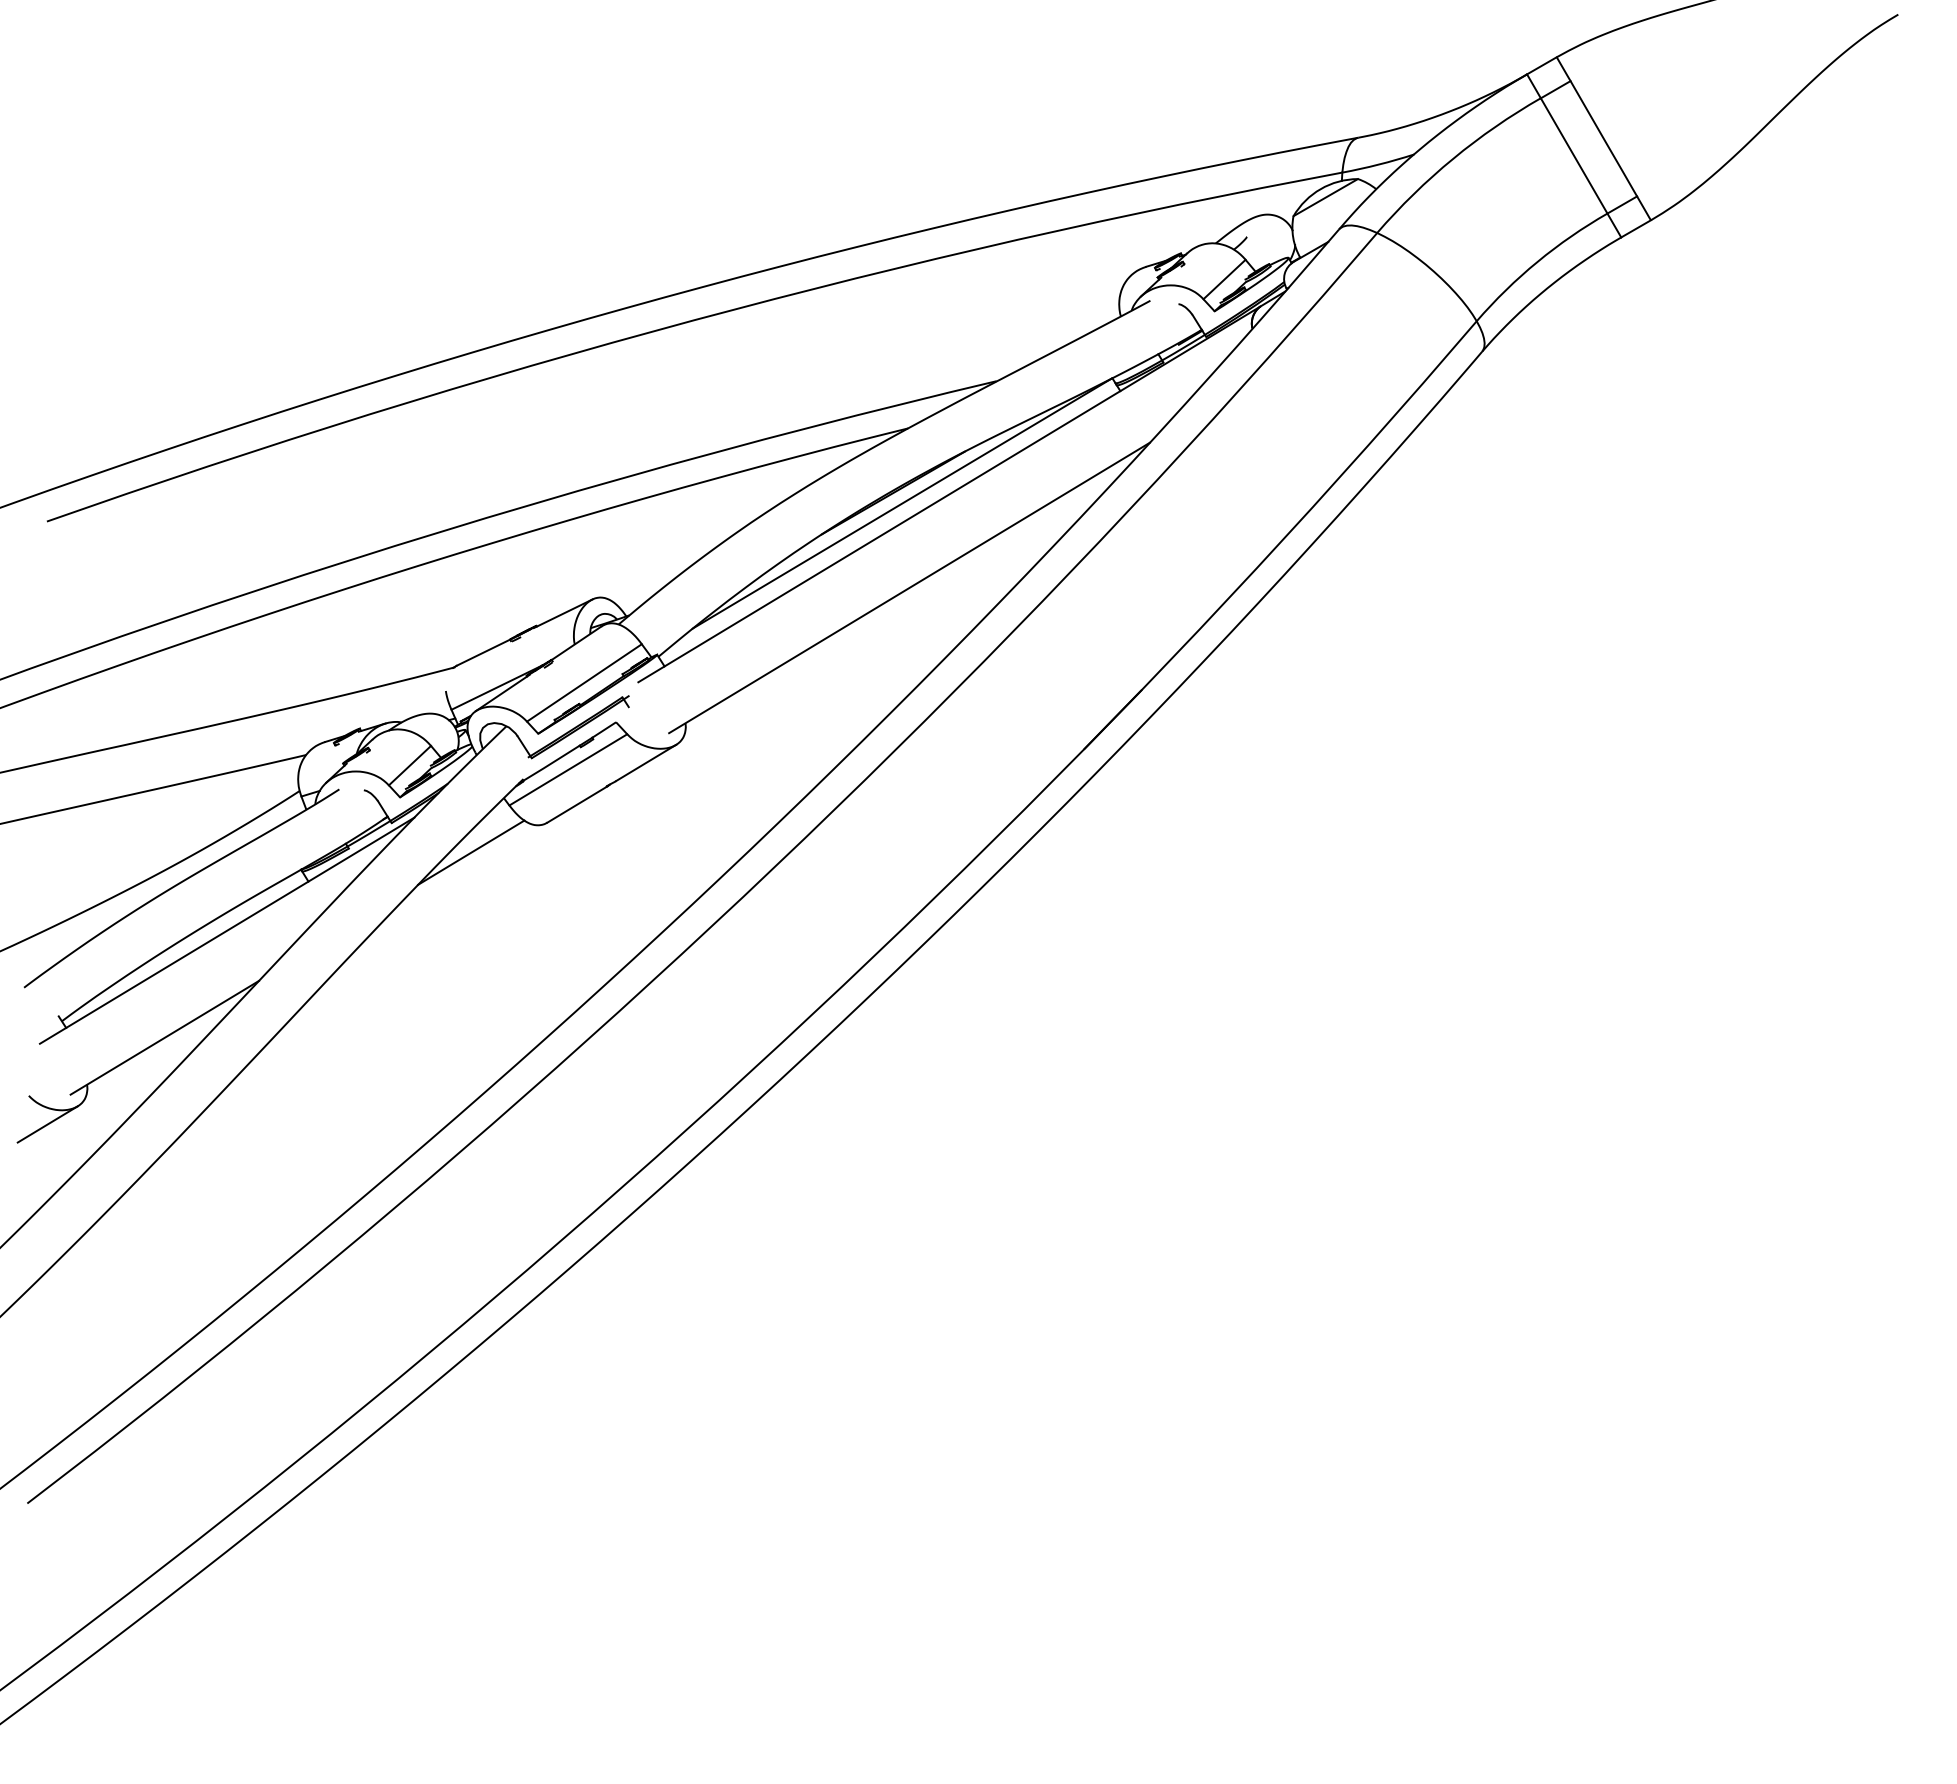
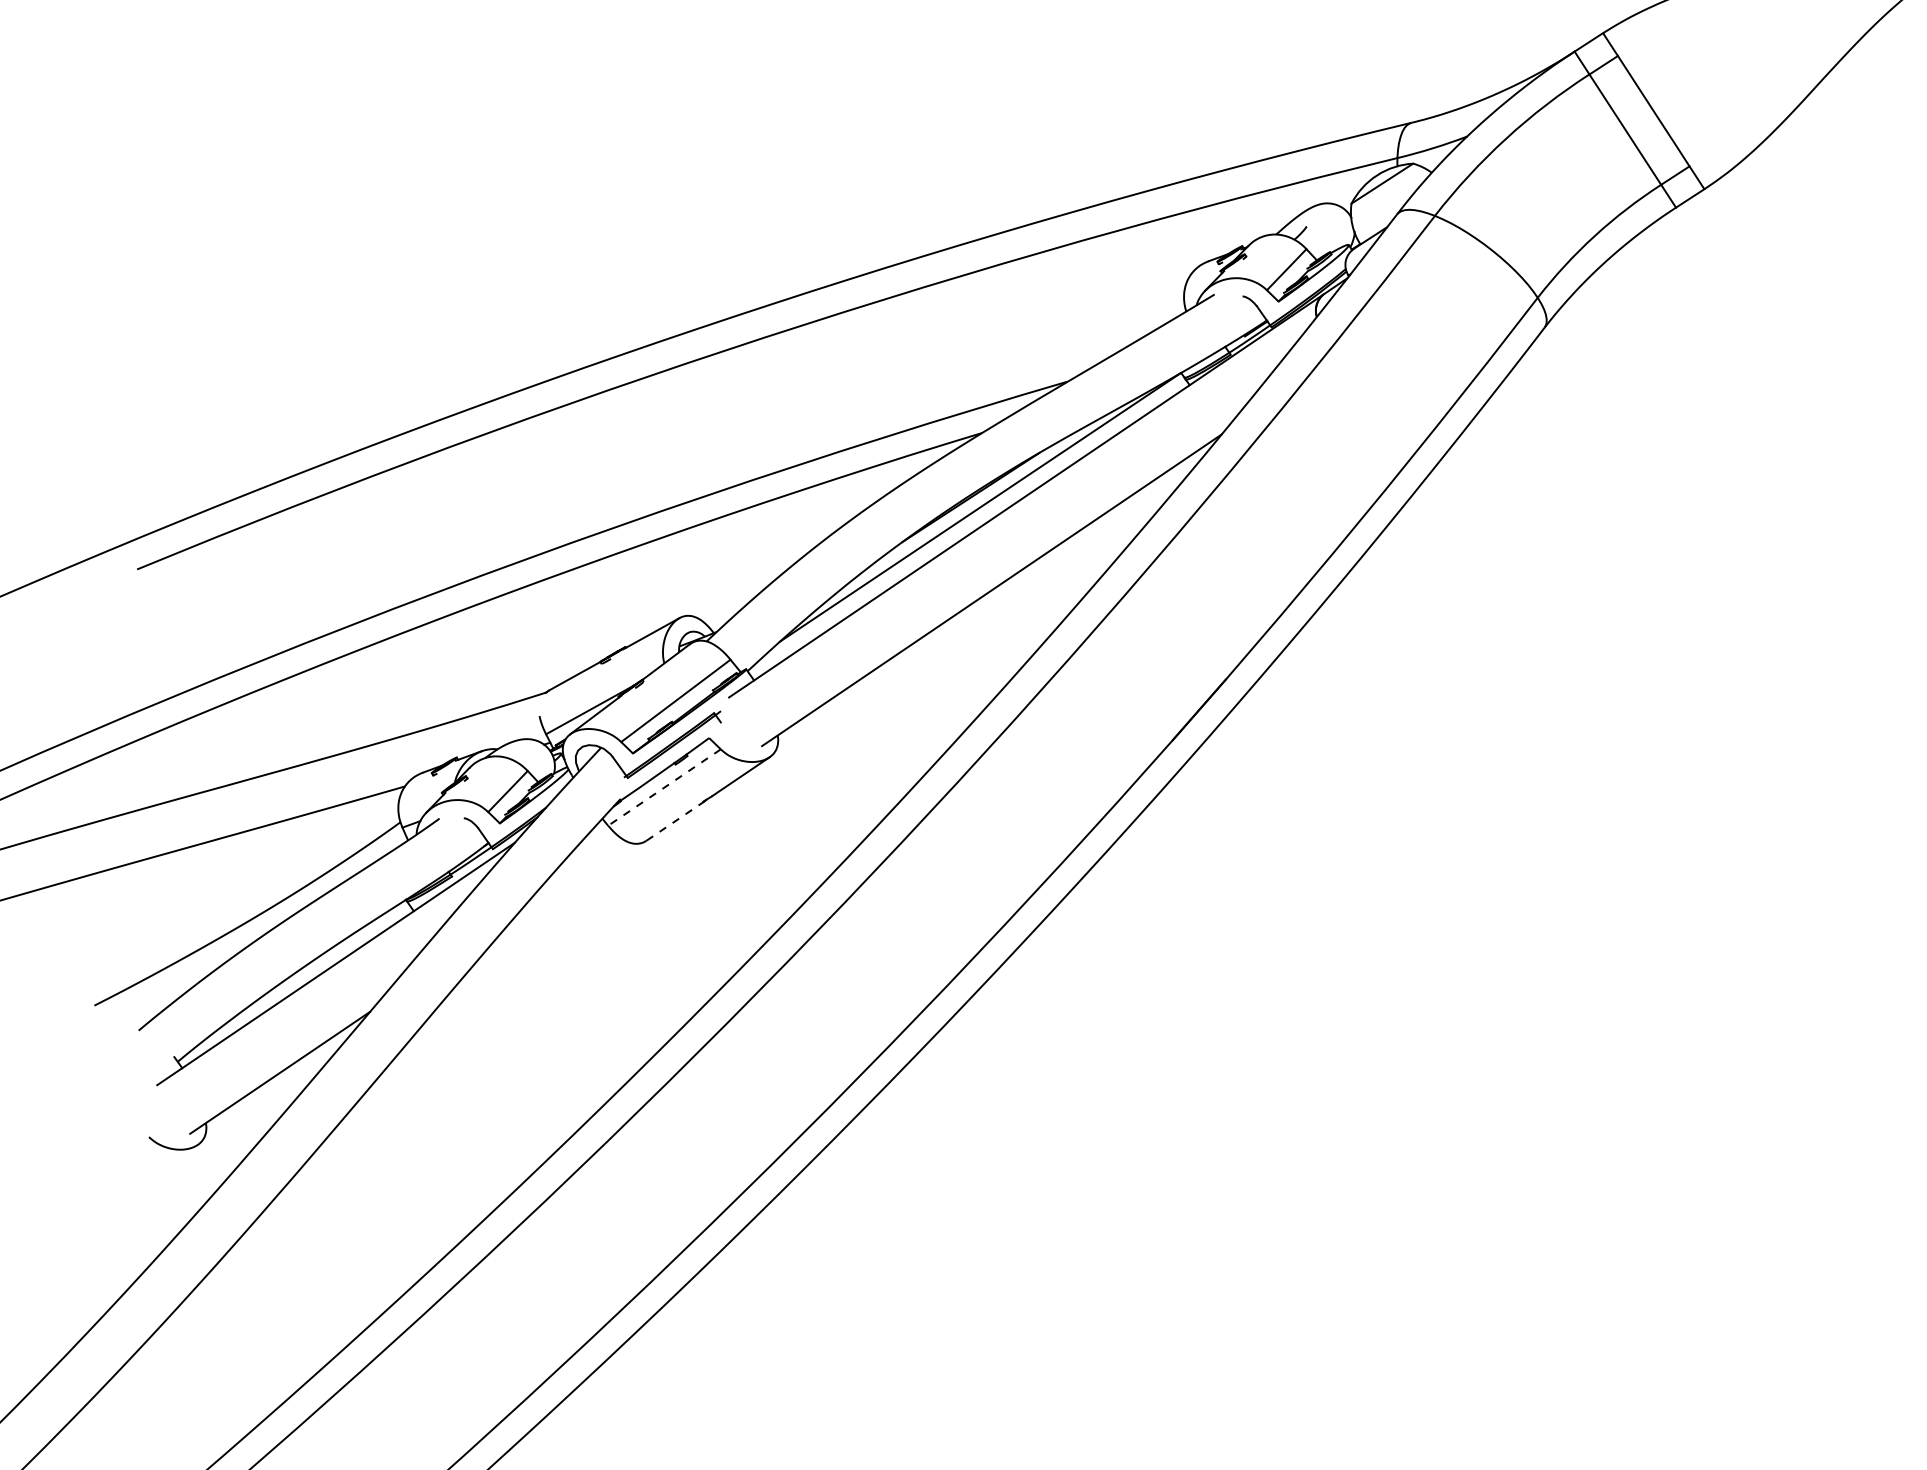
line: (568, 769) -> (664, 787), solid -> dashed
line: (577, 804) -> (675, 821), solid -> dashed
line: (471, 852) -> (573, 874), removed
line: (47, 1124) -> (168, 1164), removed

